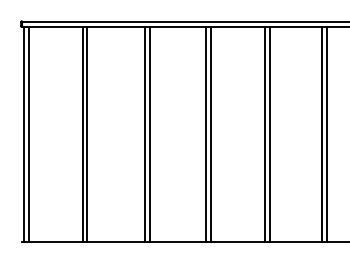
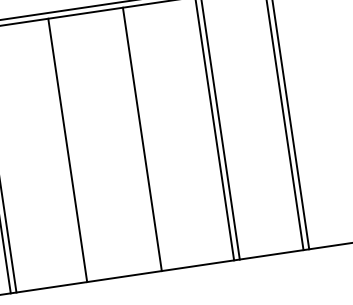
line: (149, 134) -> (73, 149), removed
line: (210, 134) -> (147, 138), removed

